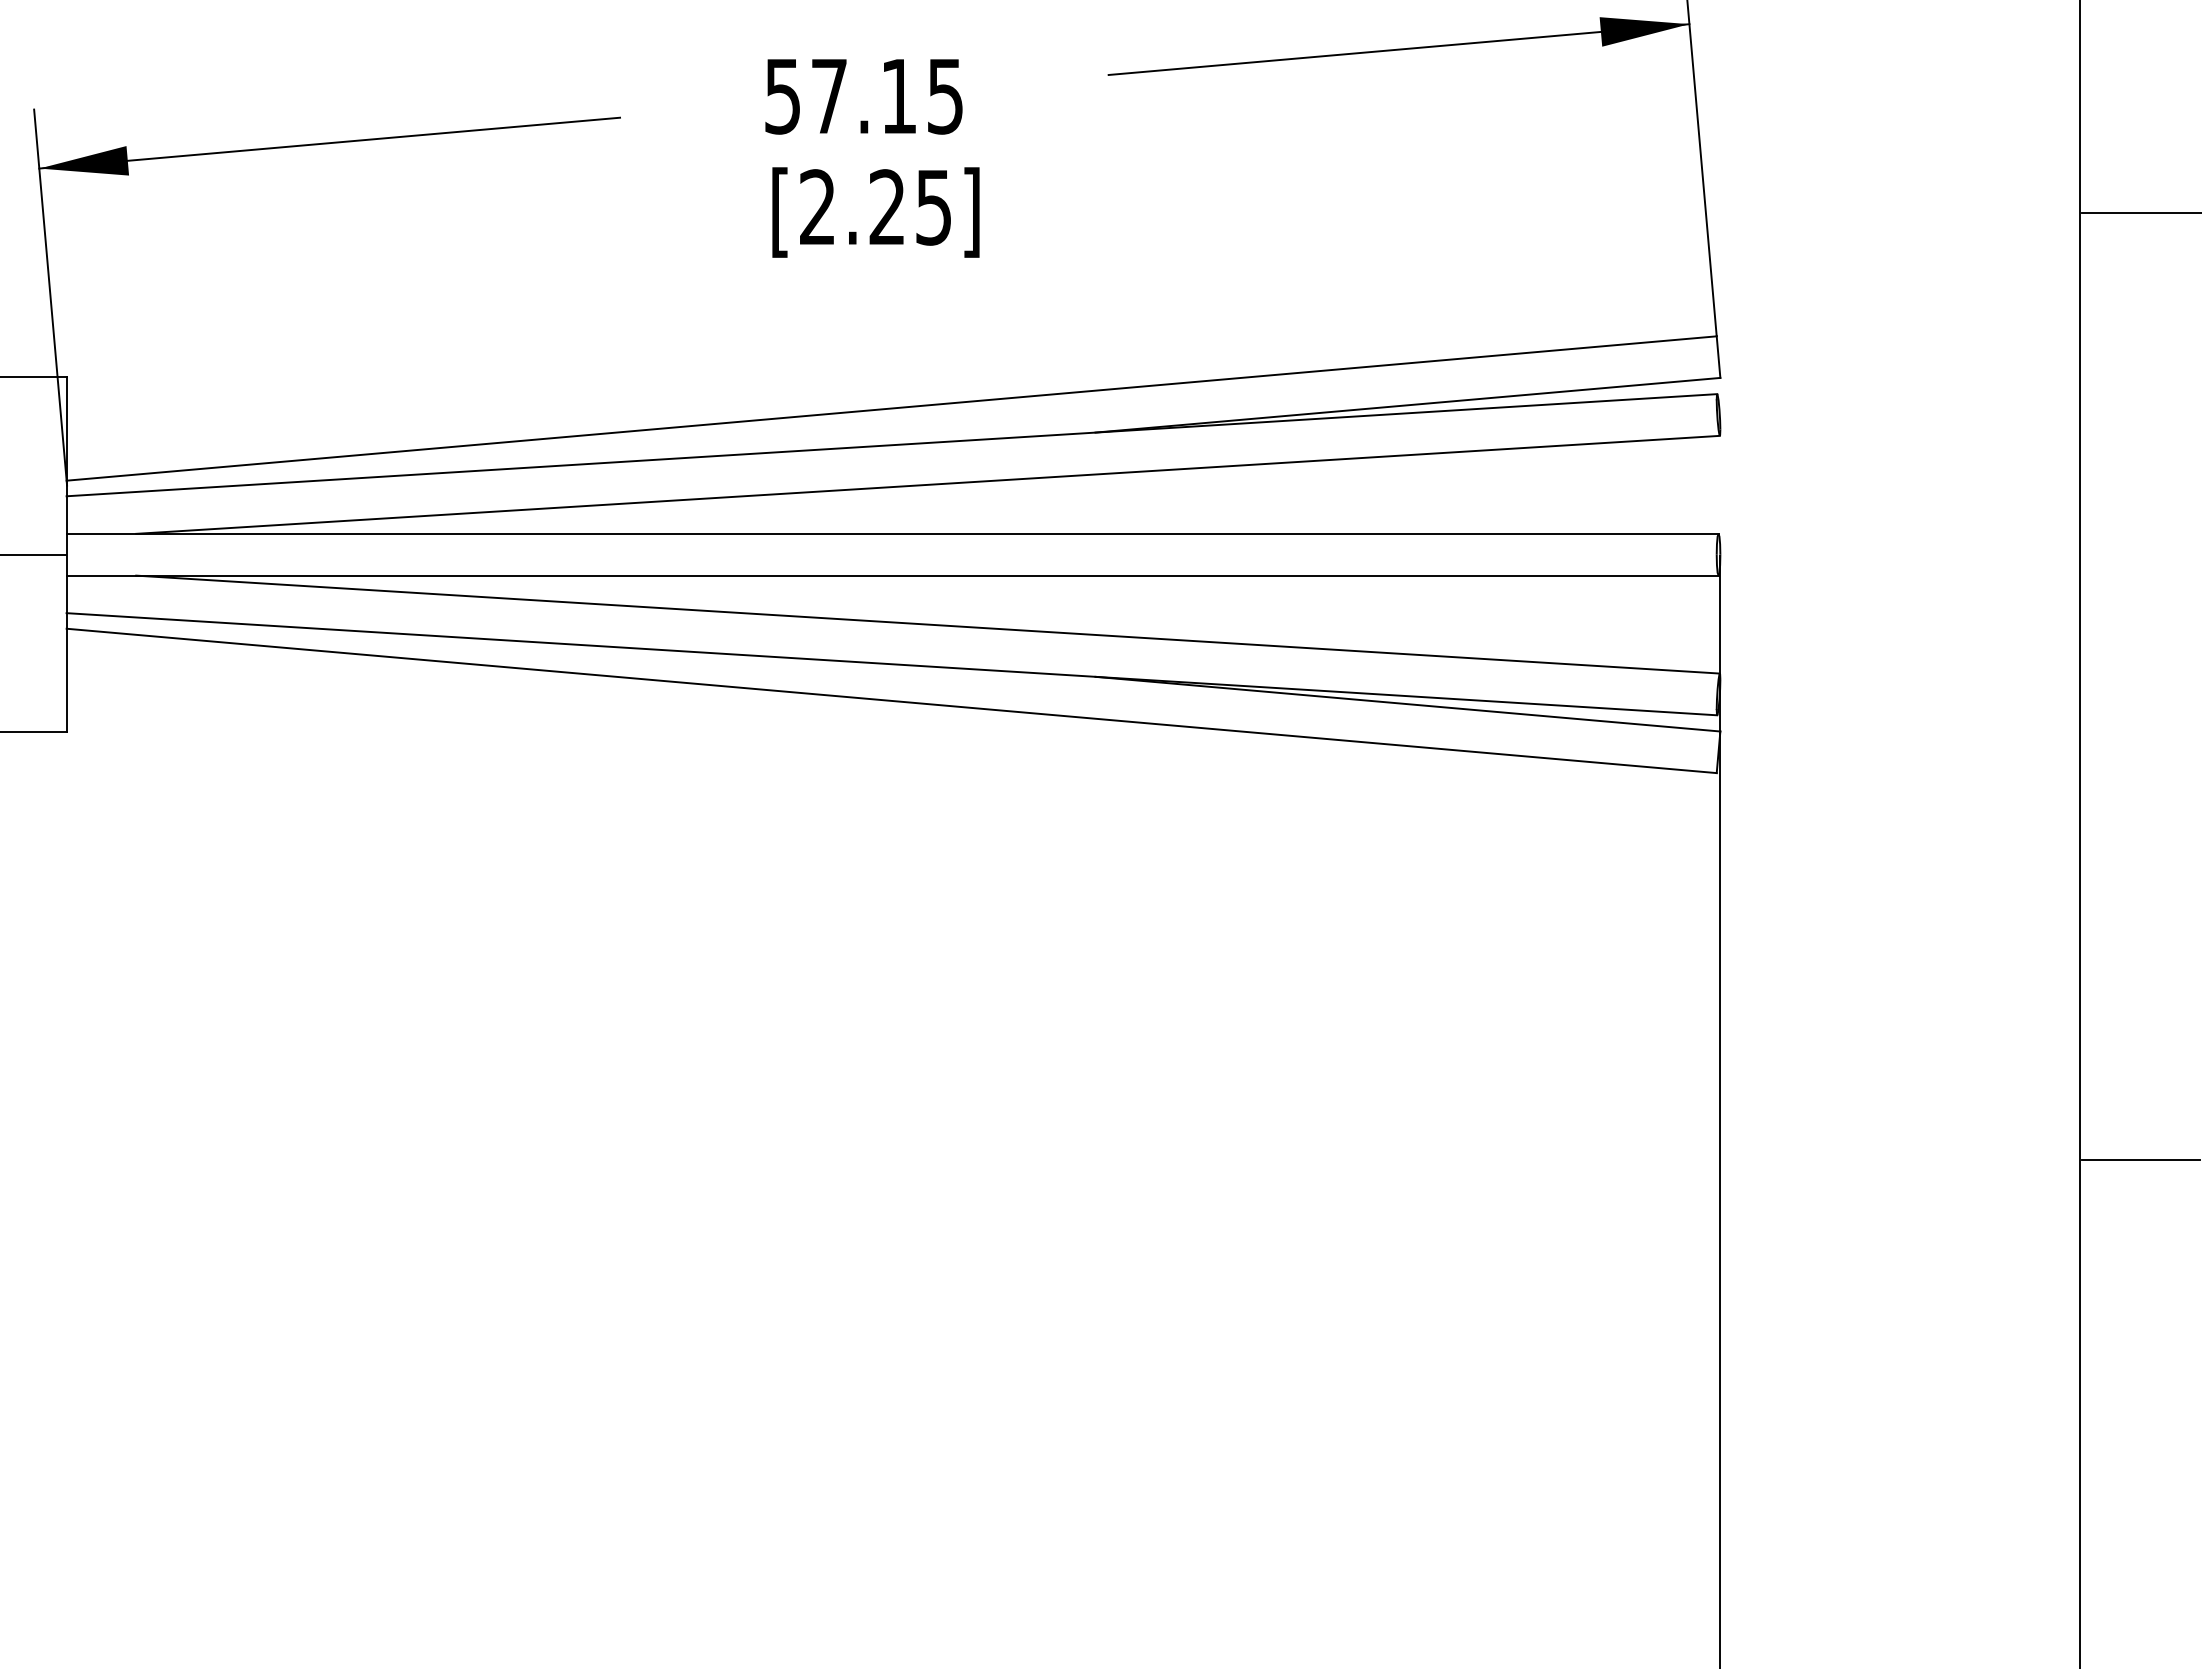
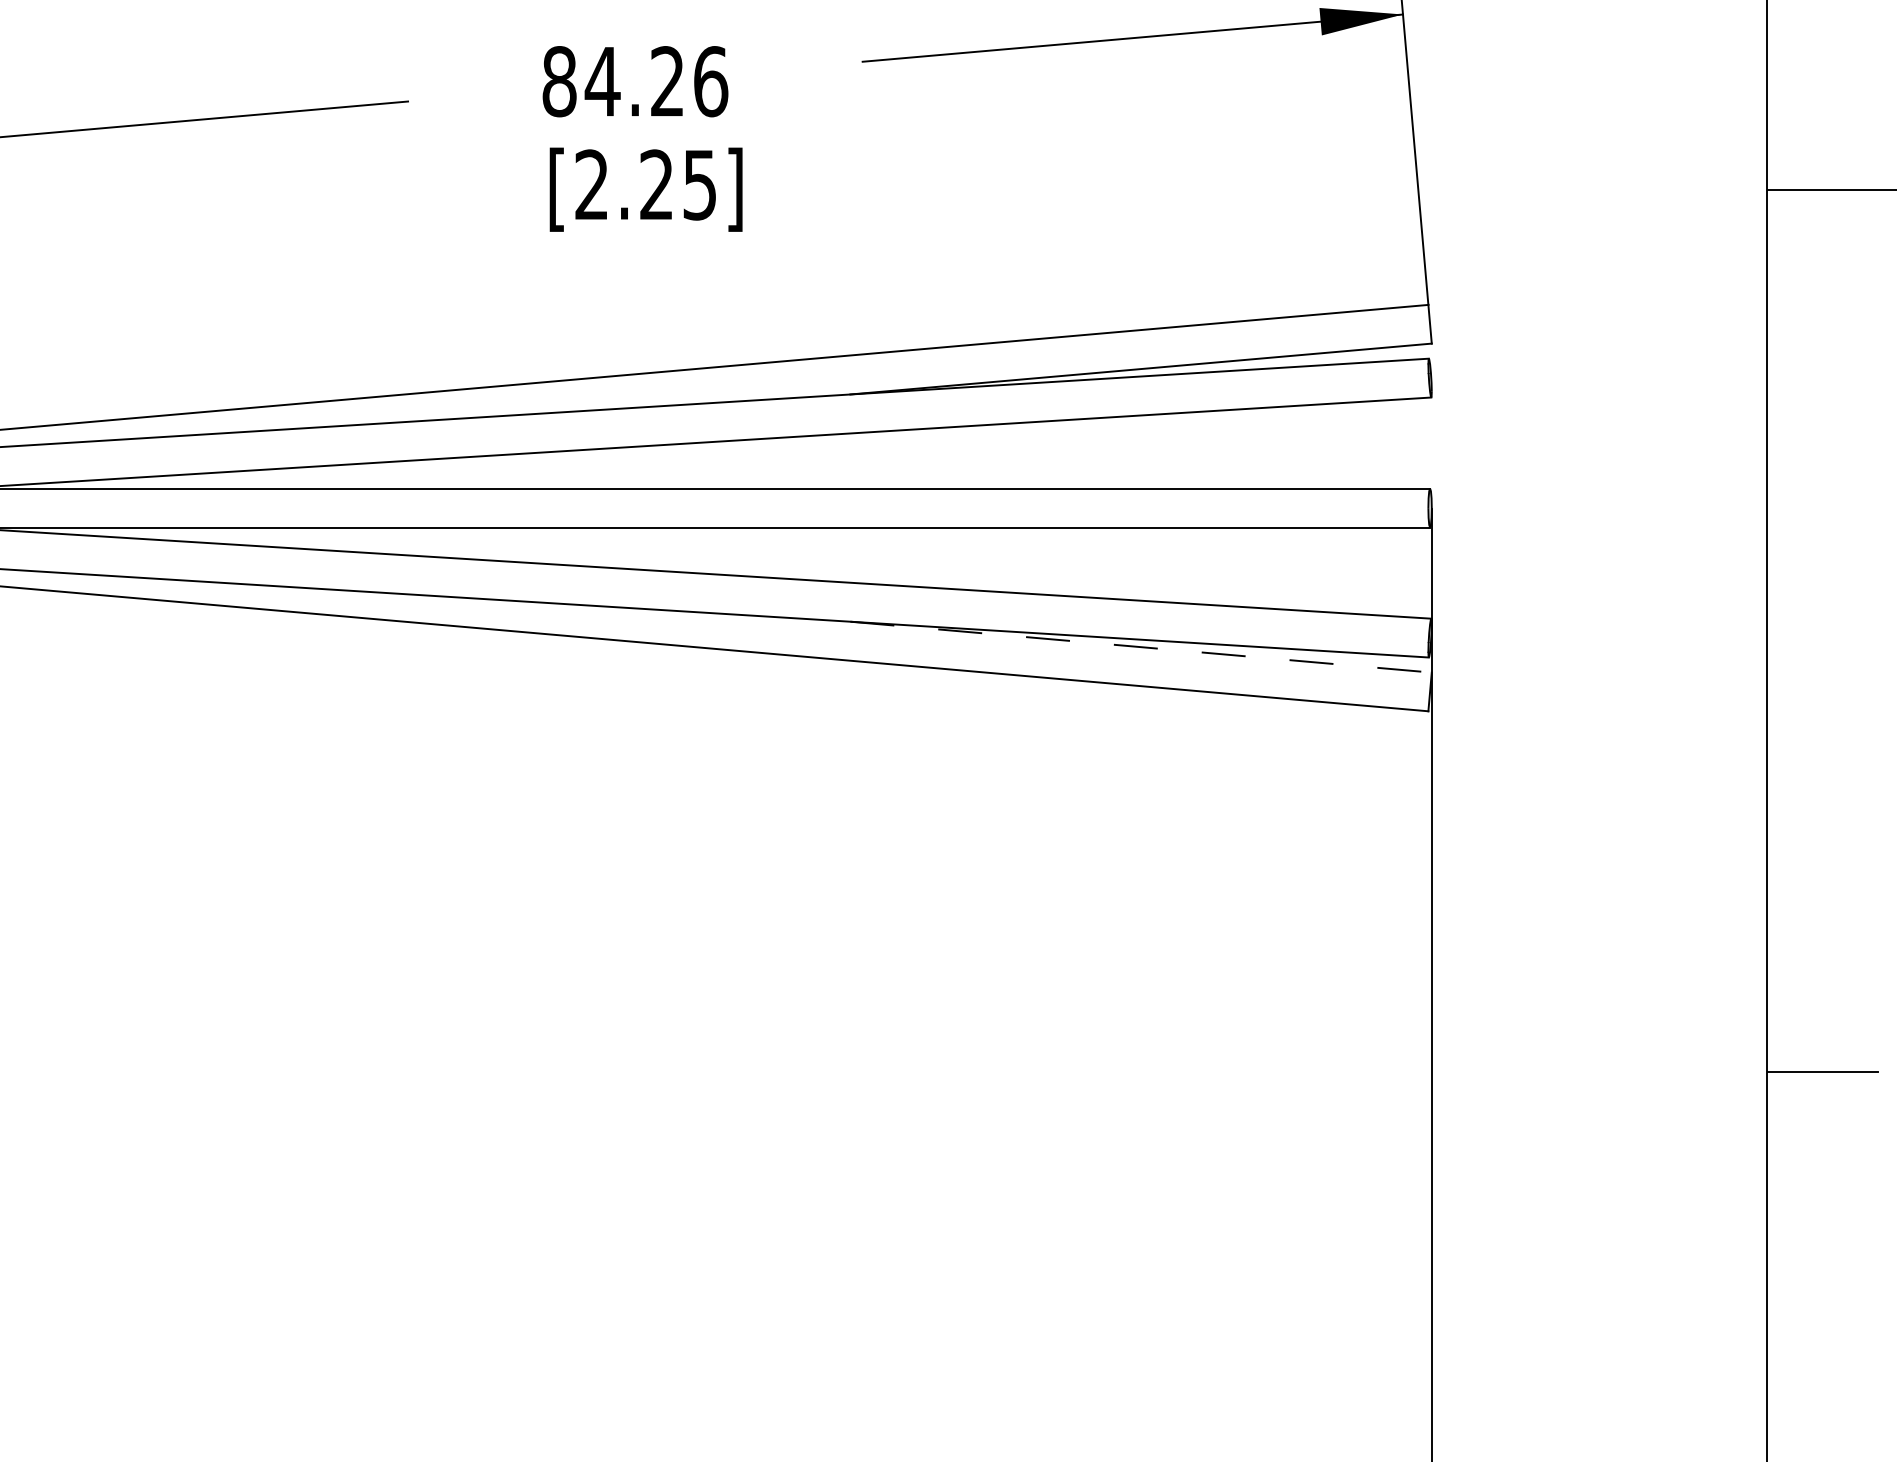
text: (864, 96) -> (635, 81), 57.15 -> 84.26
line: (1407, 704) -> (1140, 647), solid -> dashed

